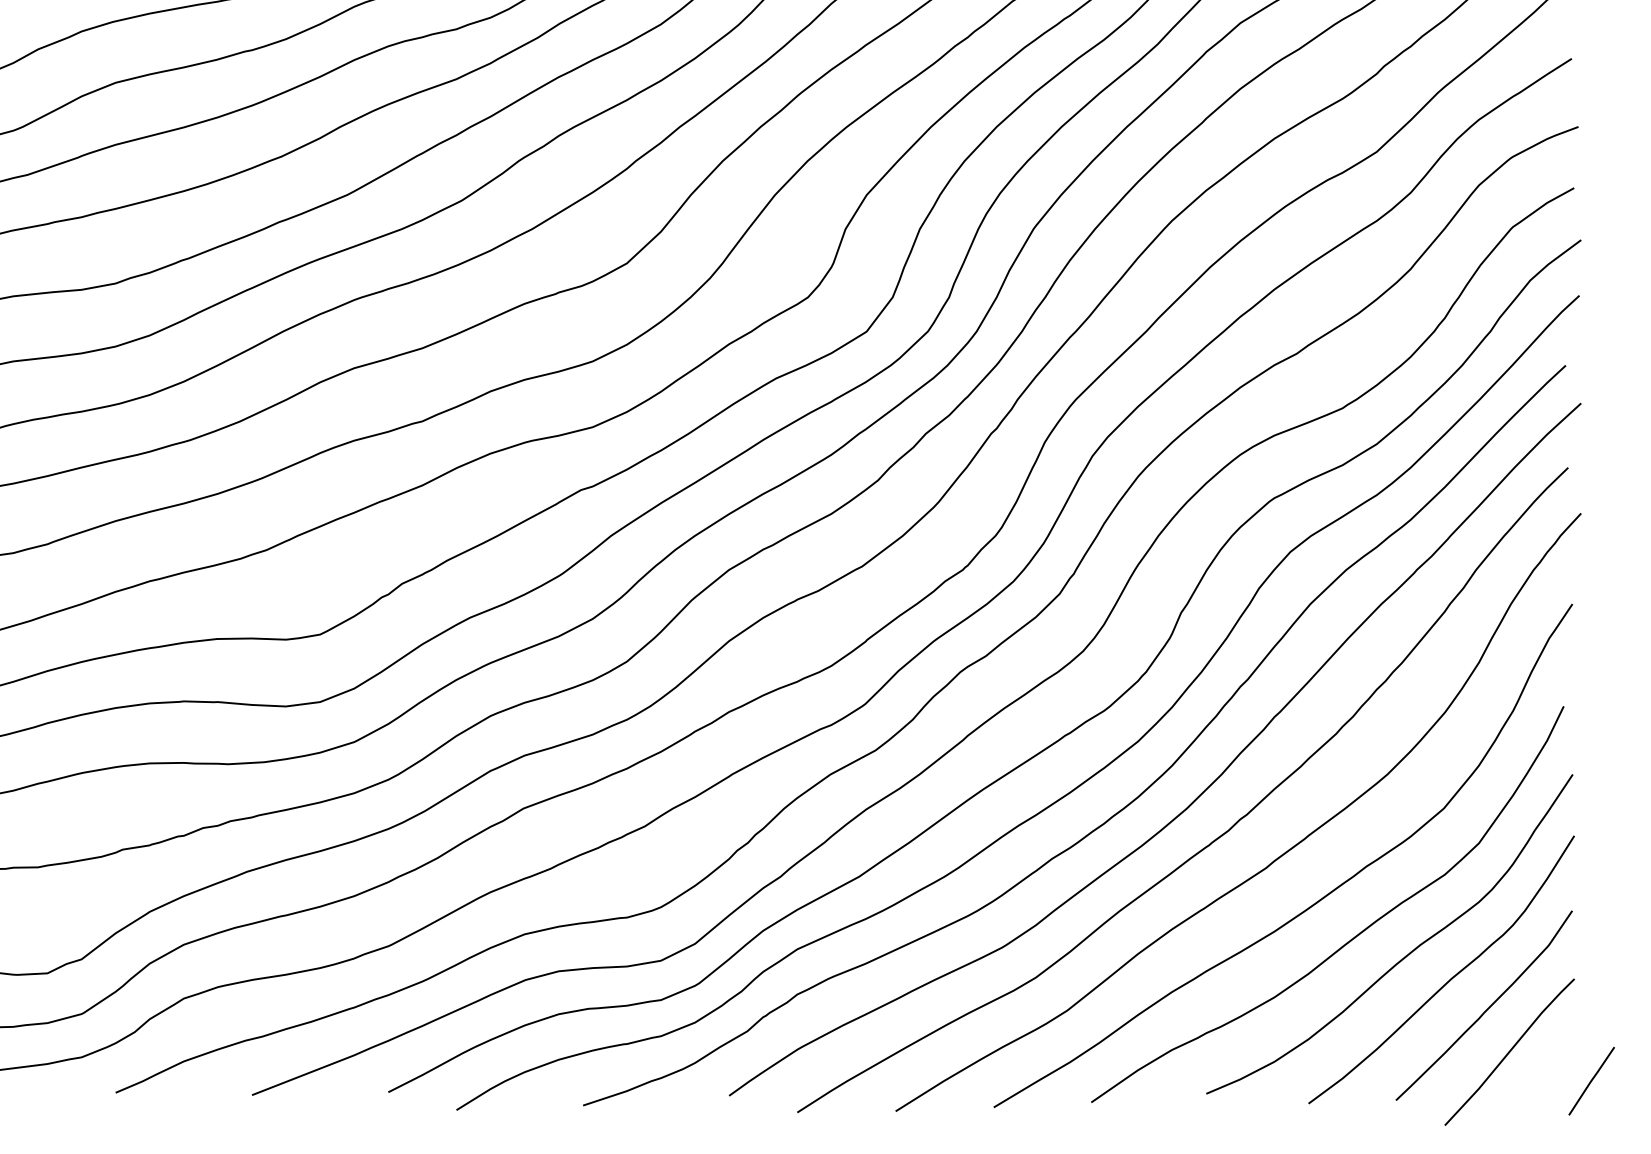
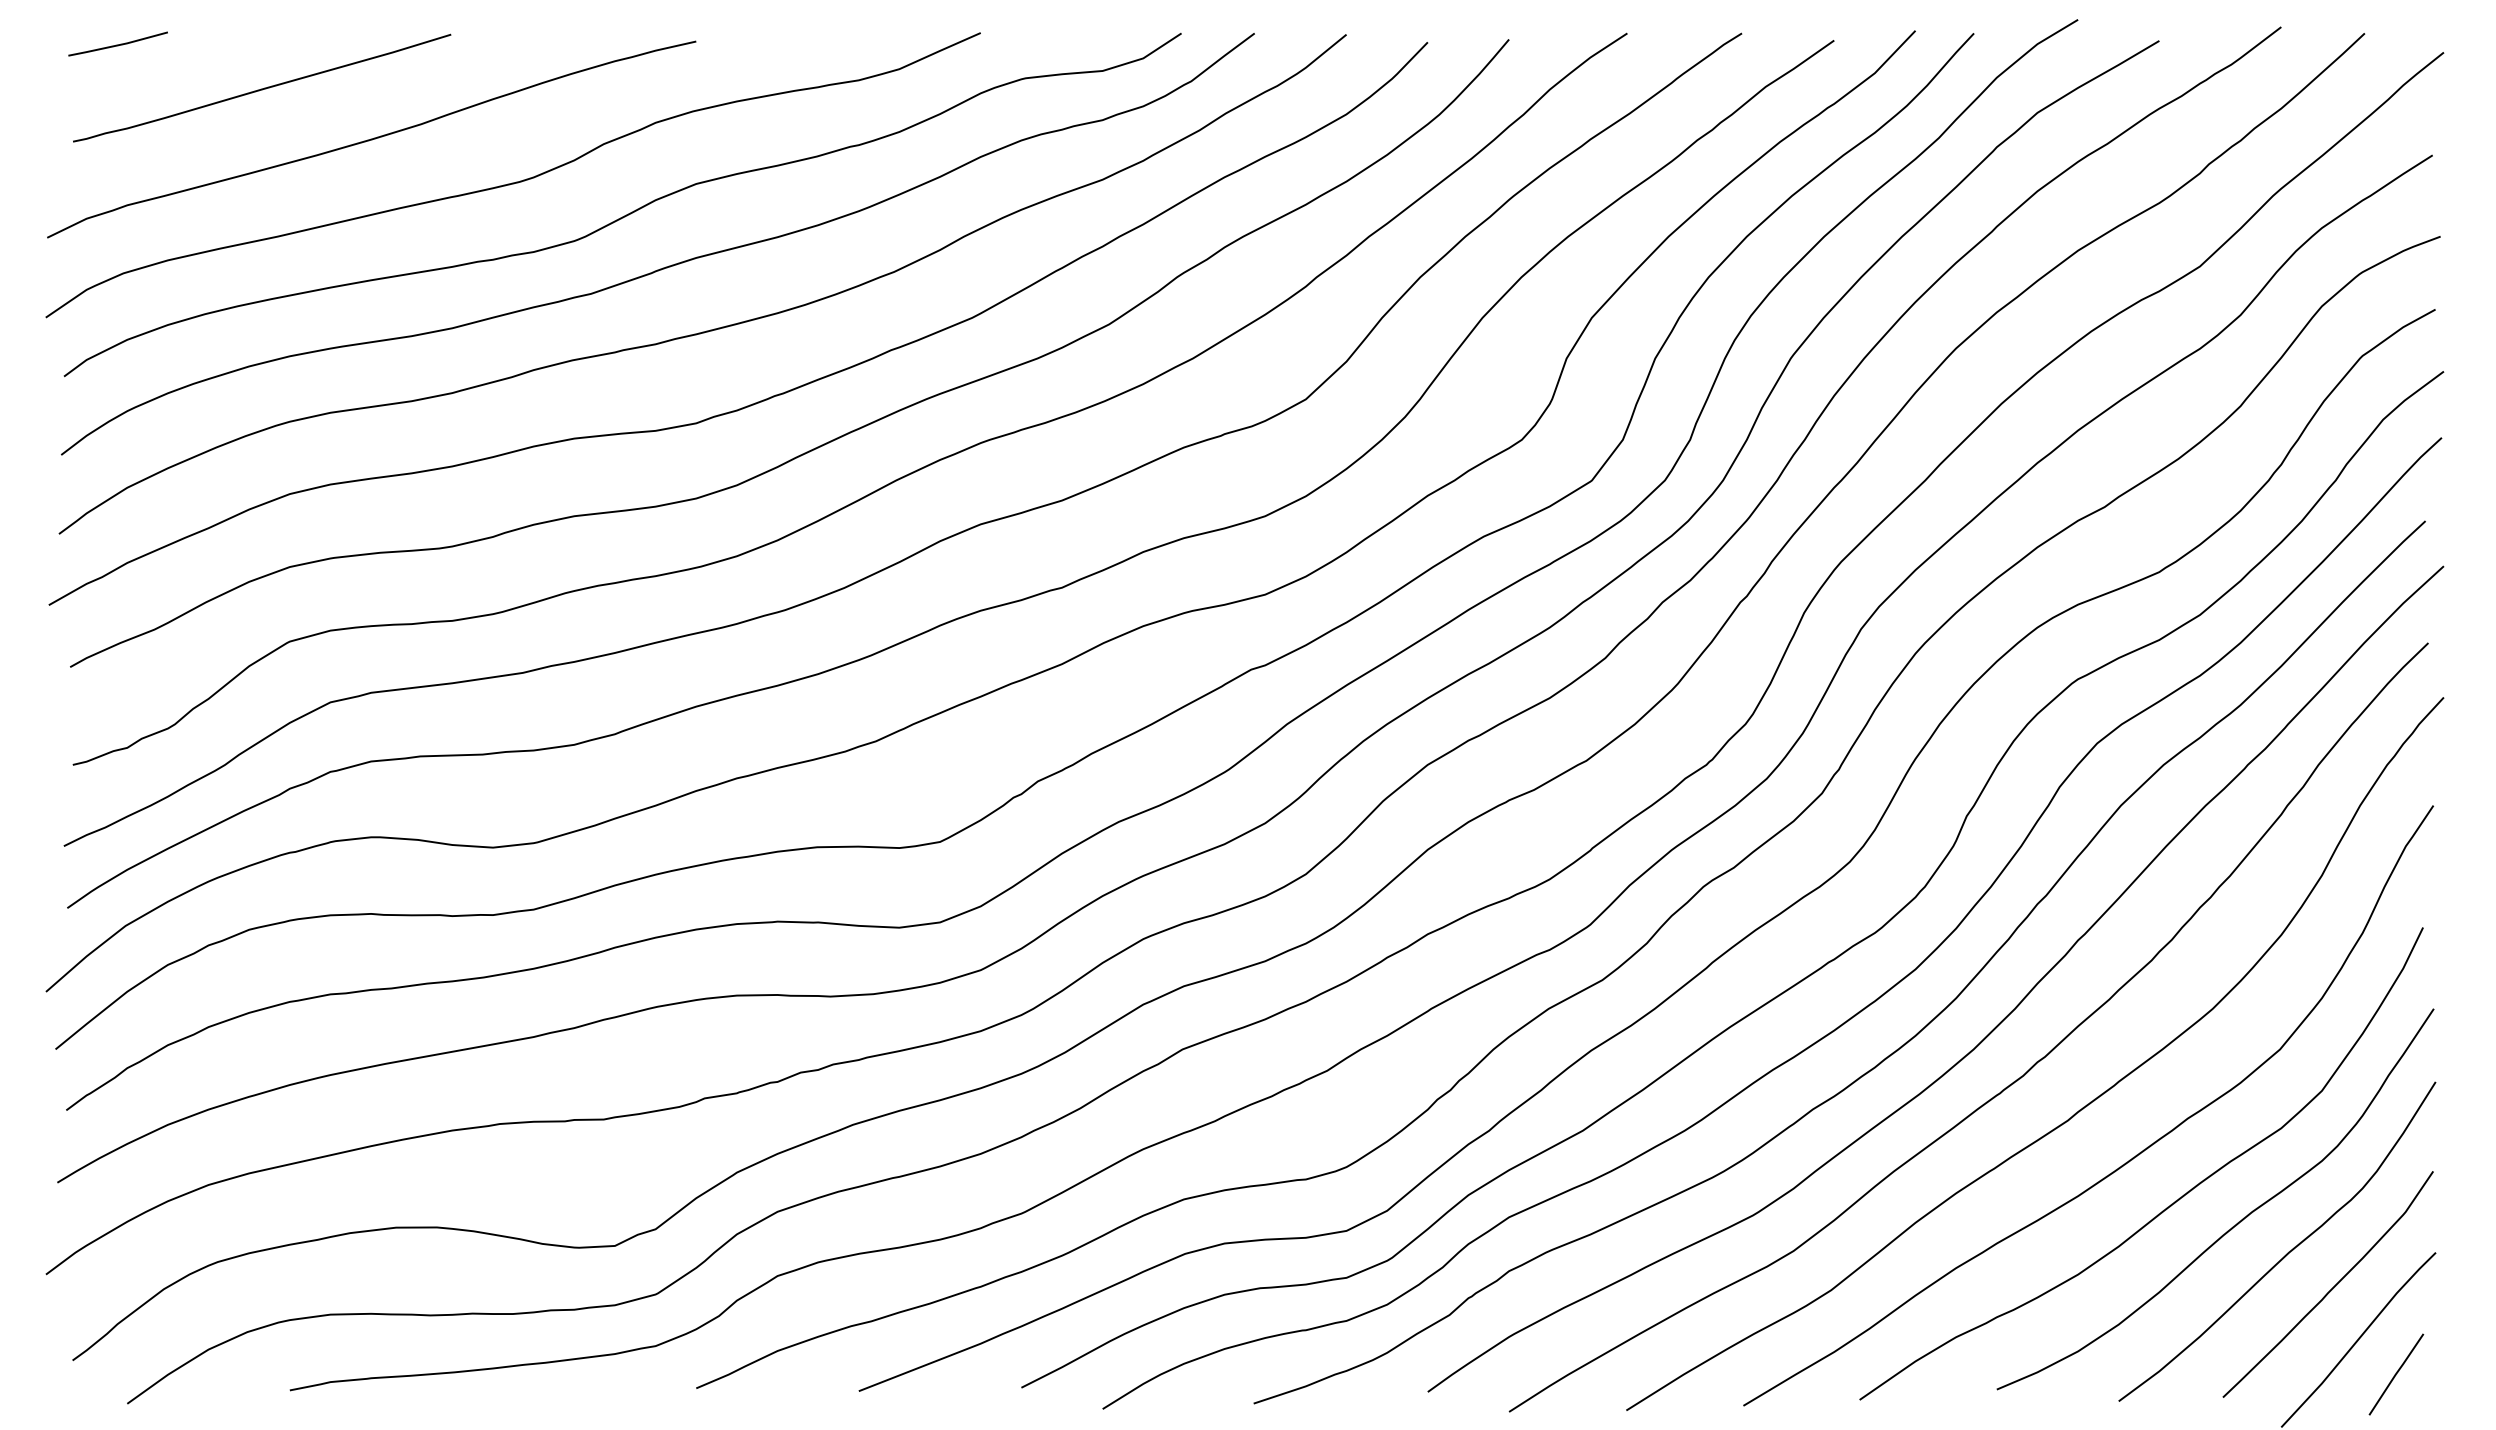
line: (1591, 1081) -> (2396, 1374), moved

